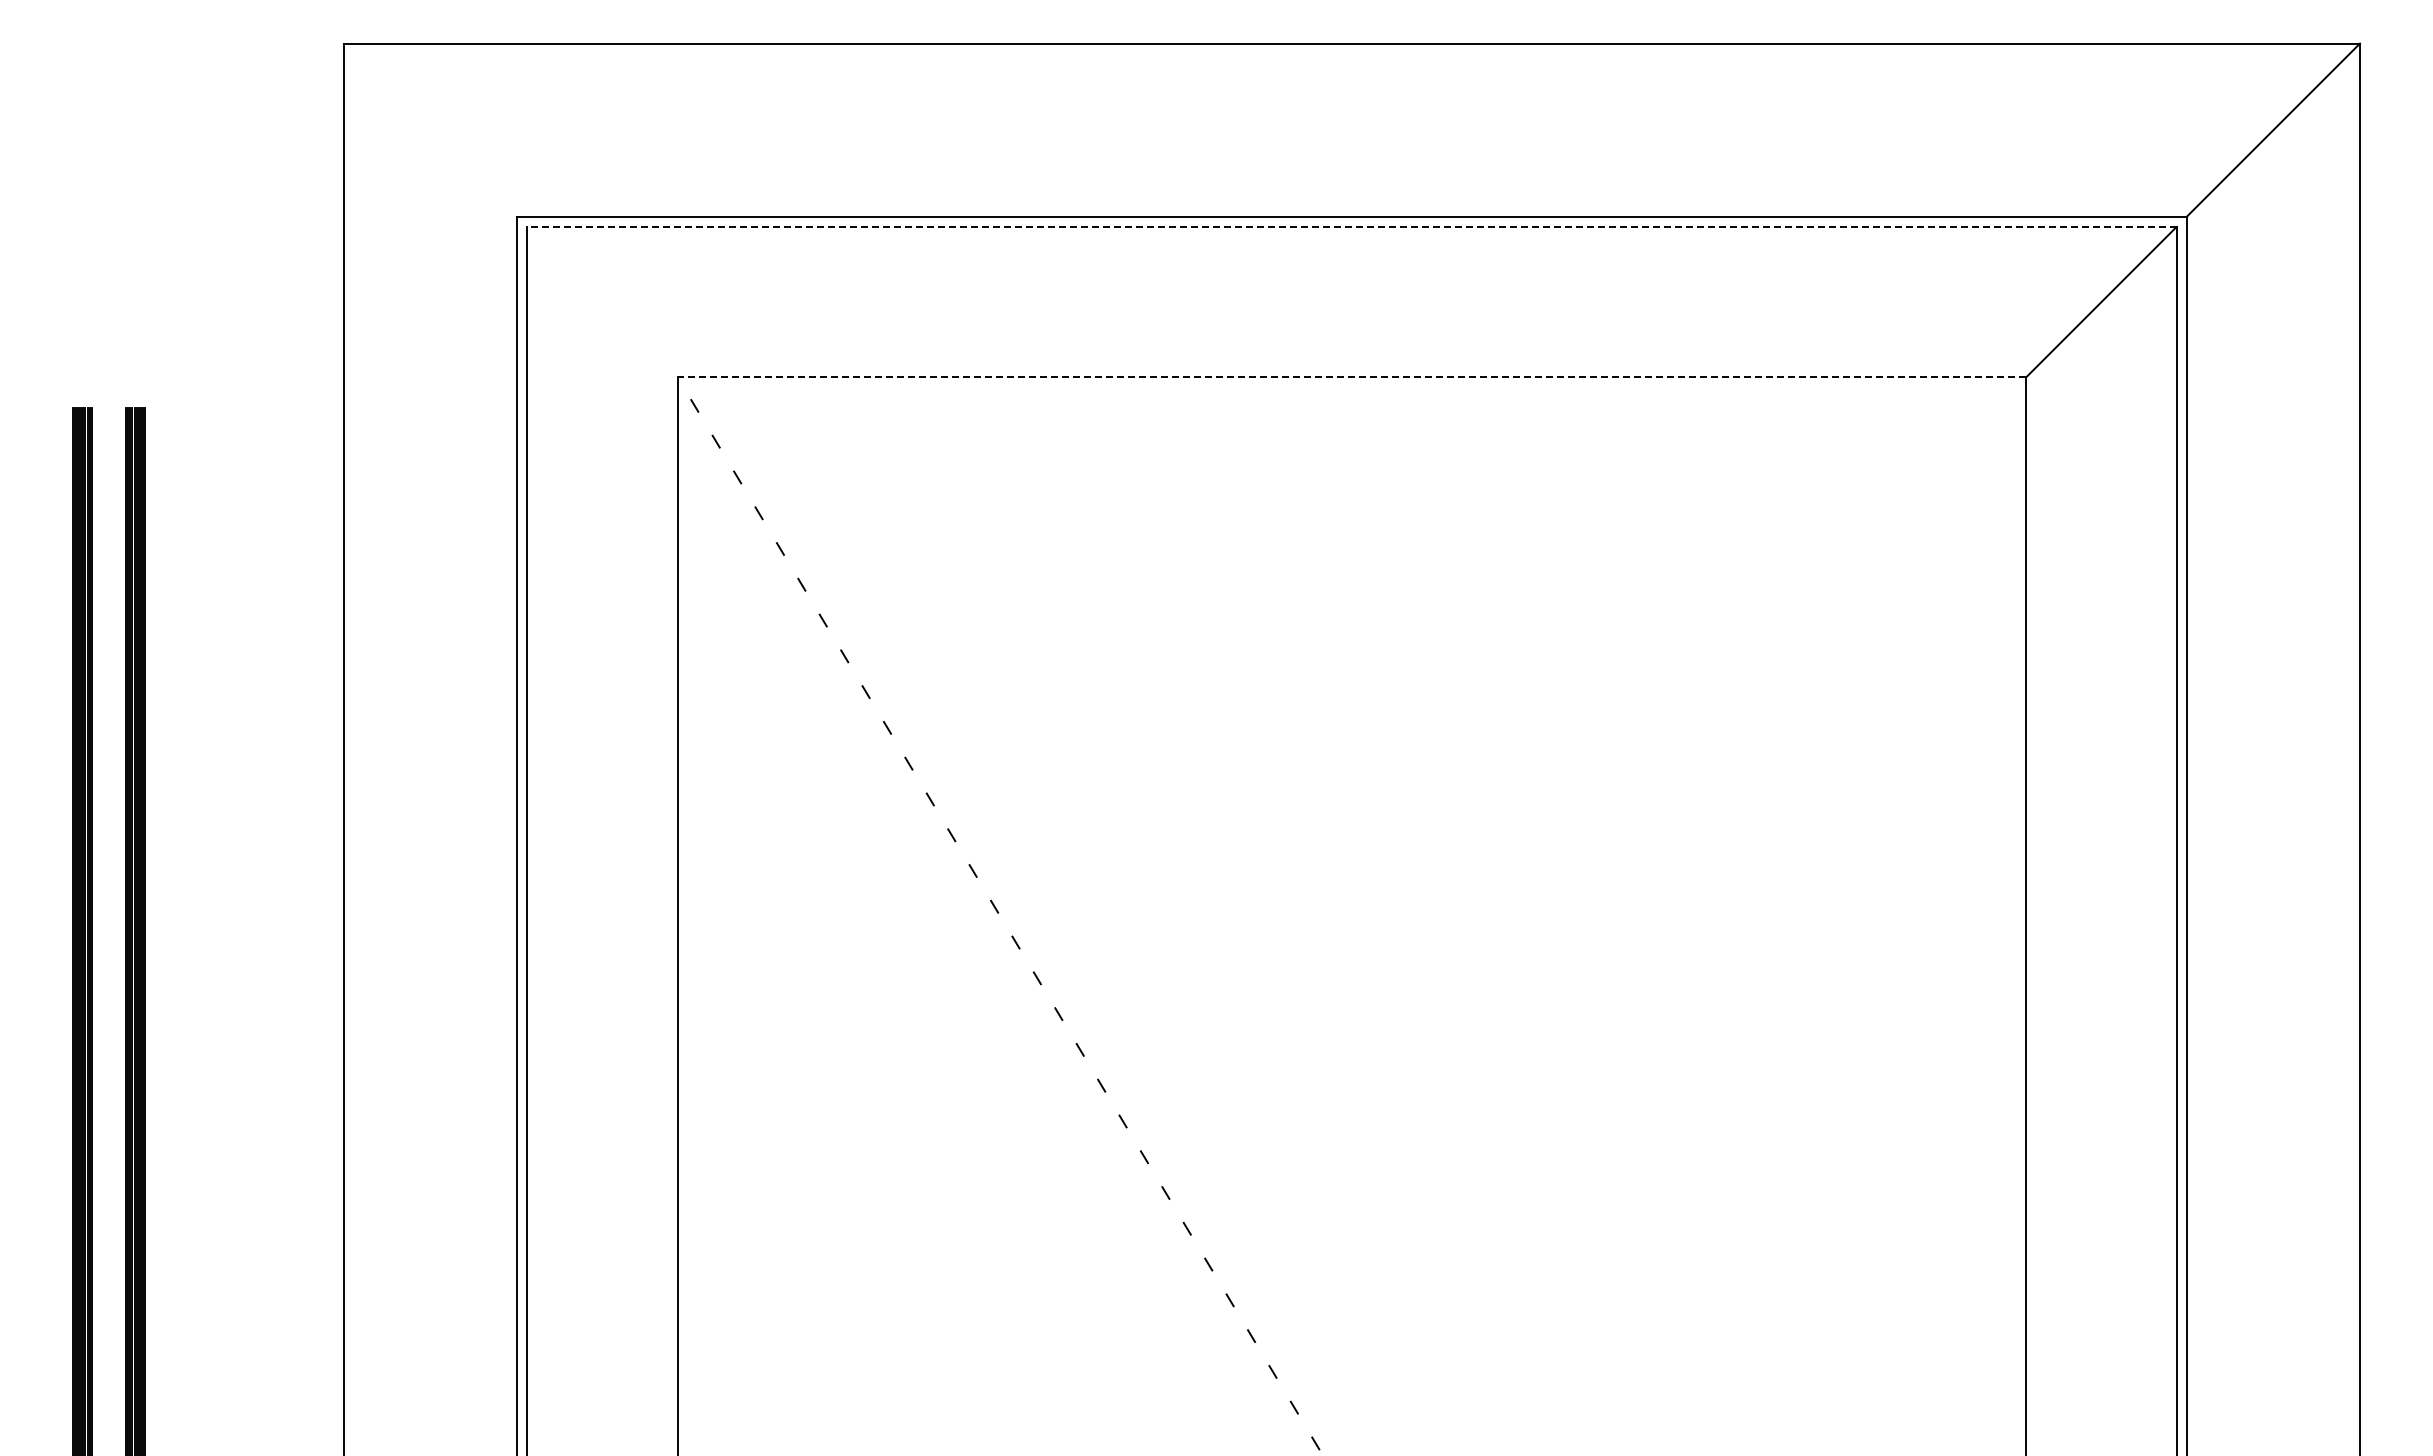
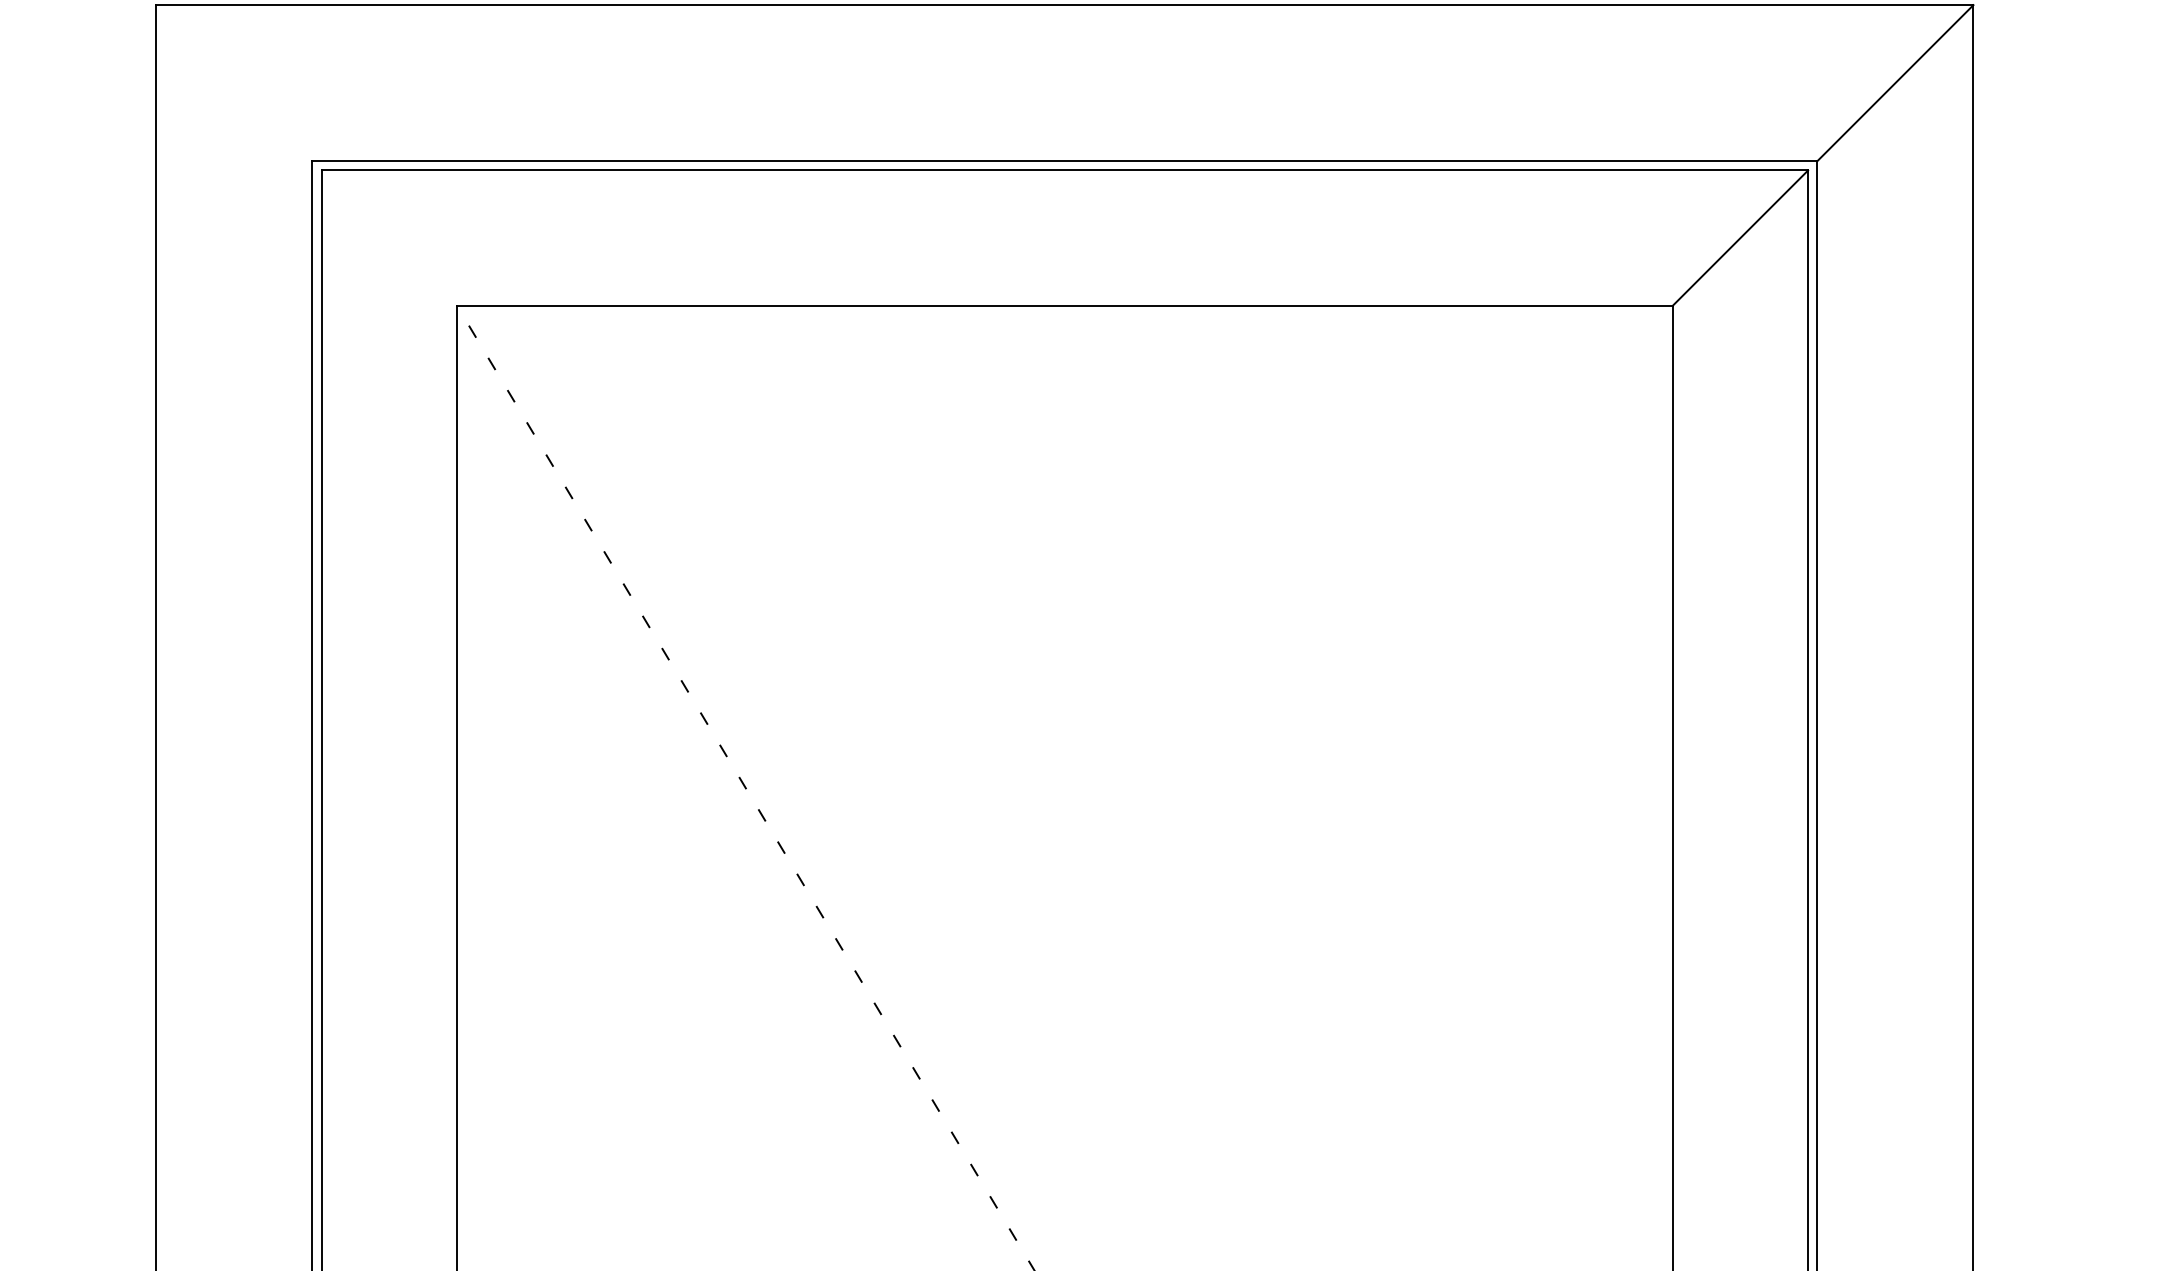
line: (1352, 227) -> (1065, 170), dashed -> solid
line: (1351, 377) -> (1064, 306), dashed -> solid

